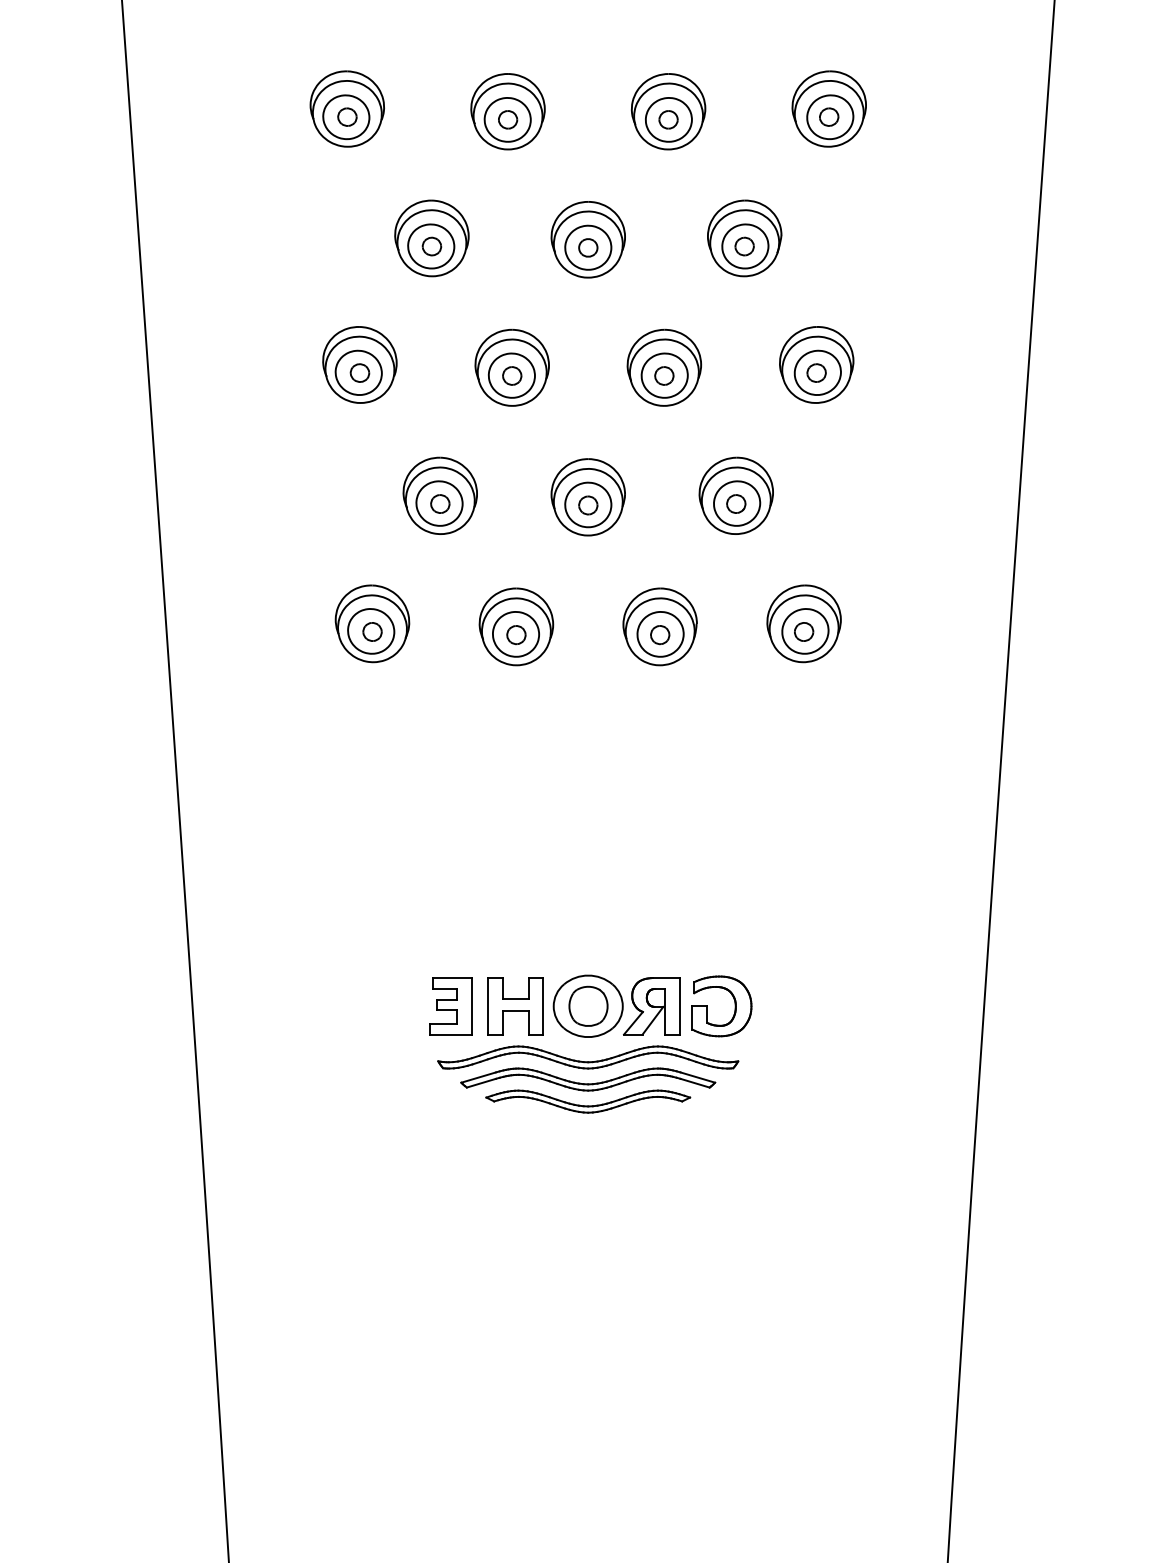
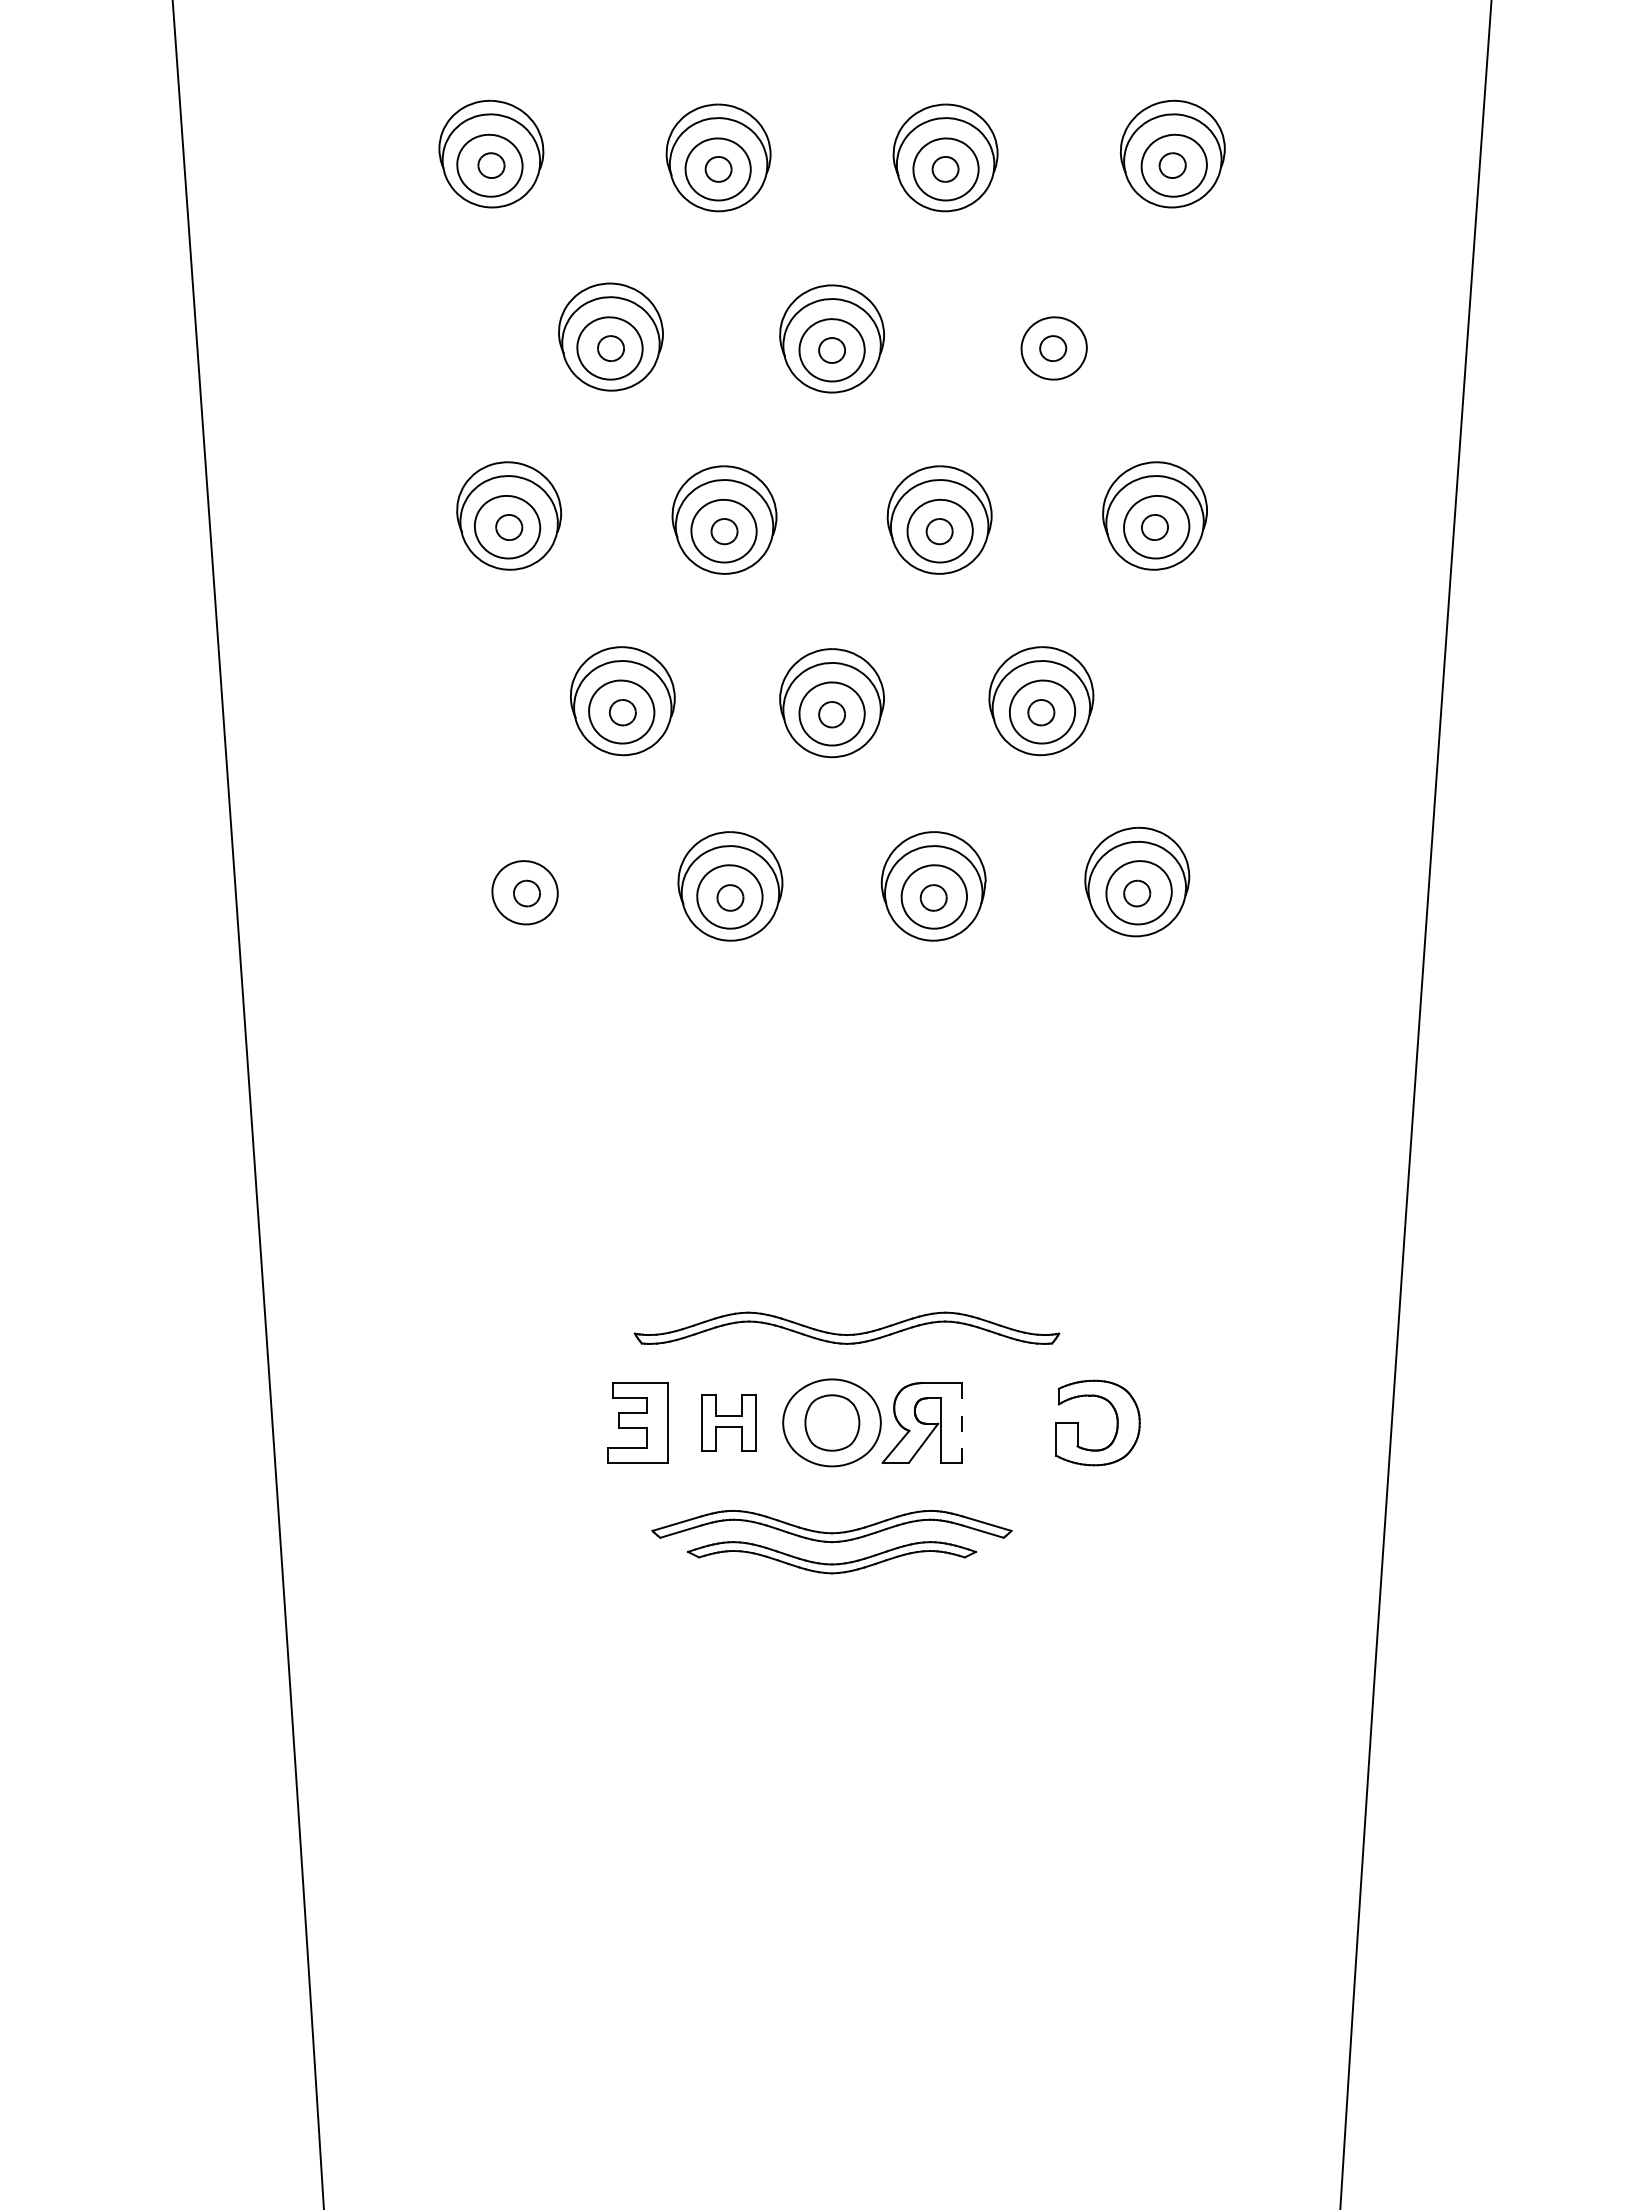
part: (744, 238) -> (1053, 336), removed
part: (372, 623) -> (526, 881), removed
part: (515, 1006) -> (728, 1422), size x0.7
line: (679, 1006) -> (961, 1423), solid -> dashed
part: (708, 1006) -> (1078, 1422), moved
part: (587, 1061) -> (846, 1334), moved

